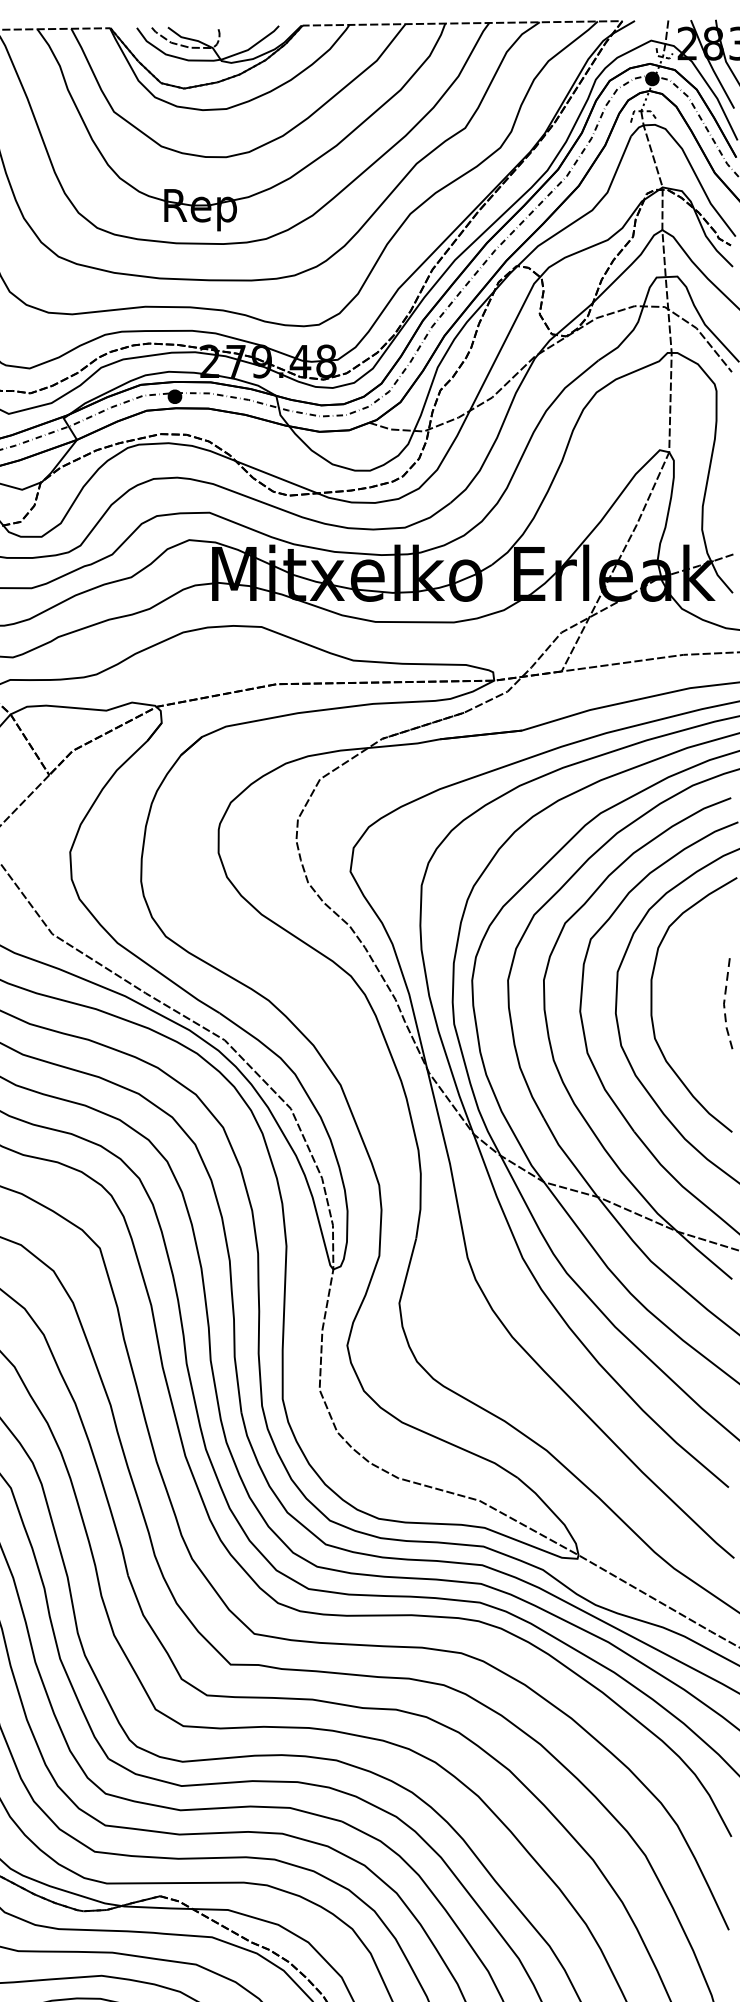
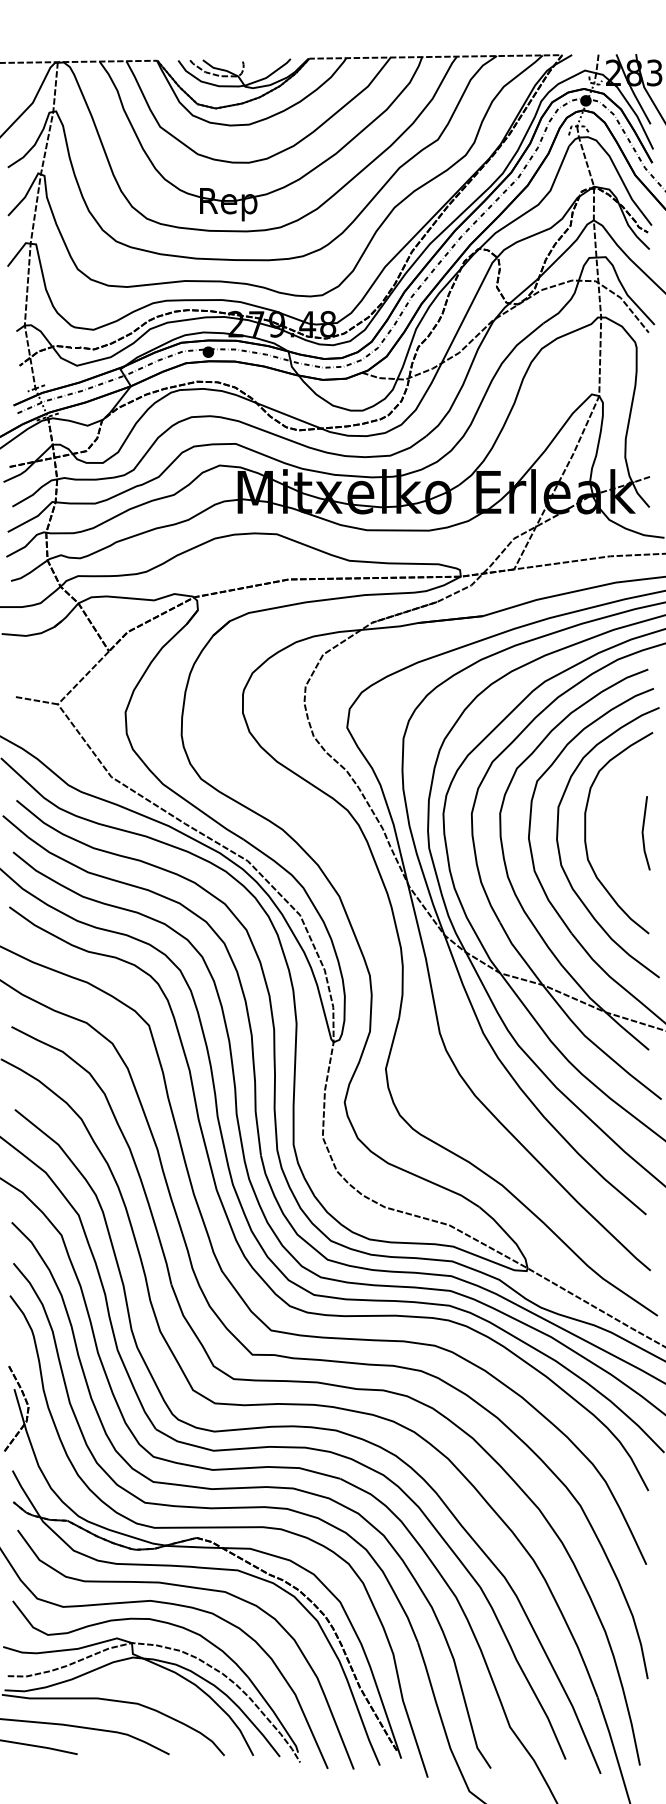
line: (723, 1006) -> (642, 834), dashed -> solid

